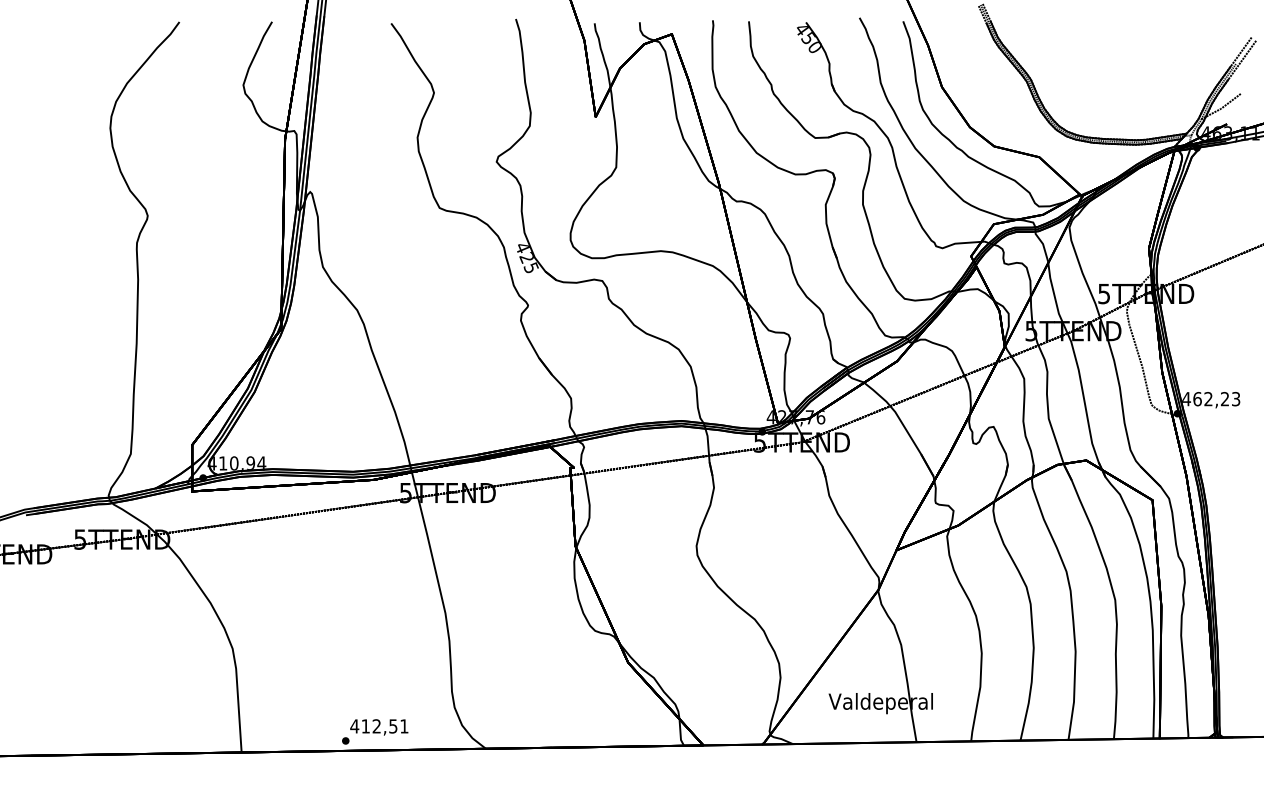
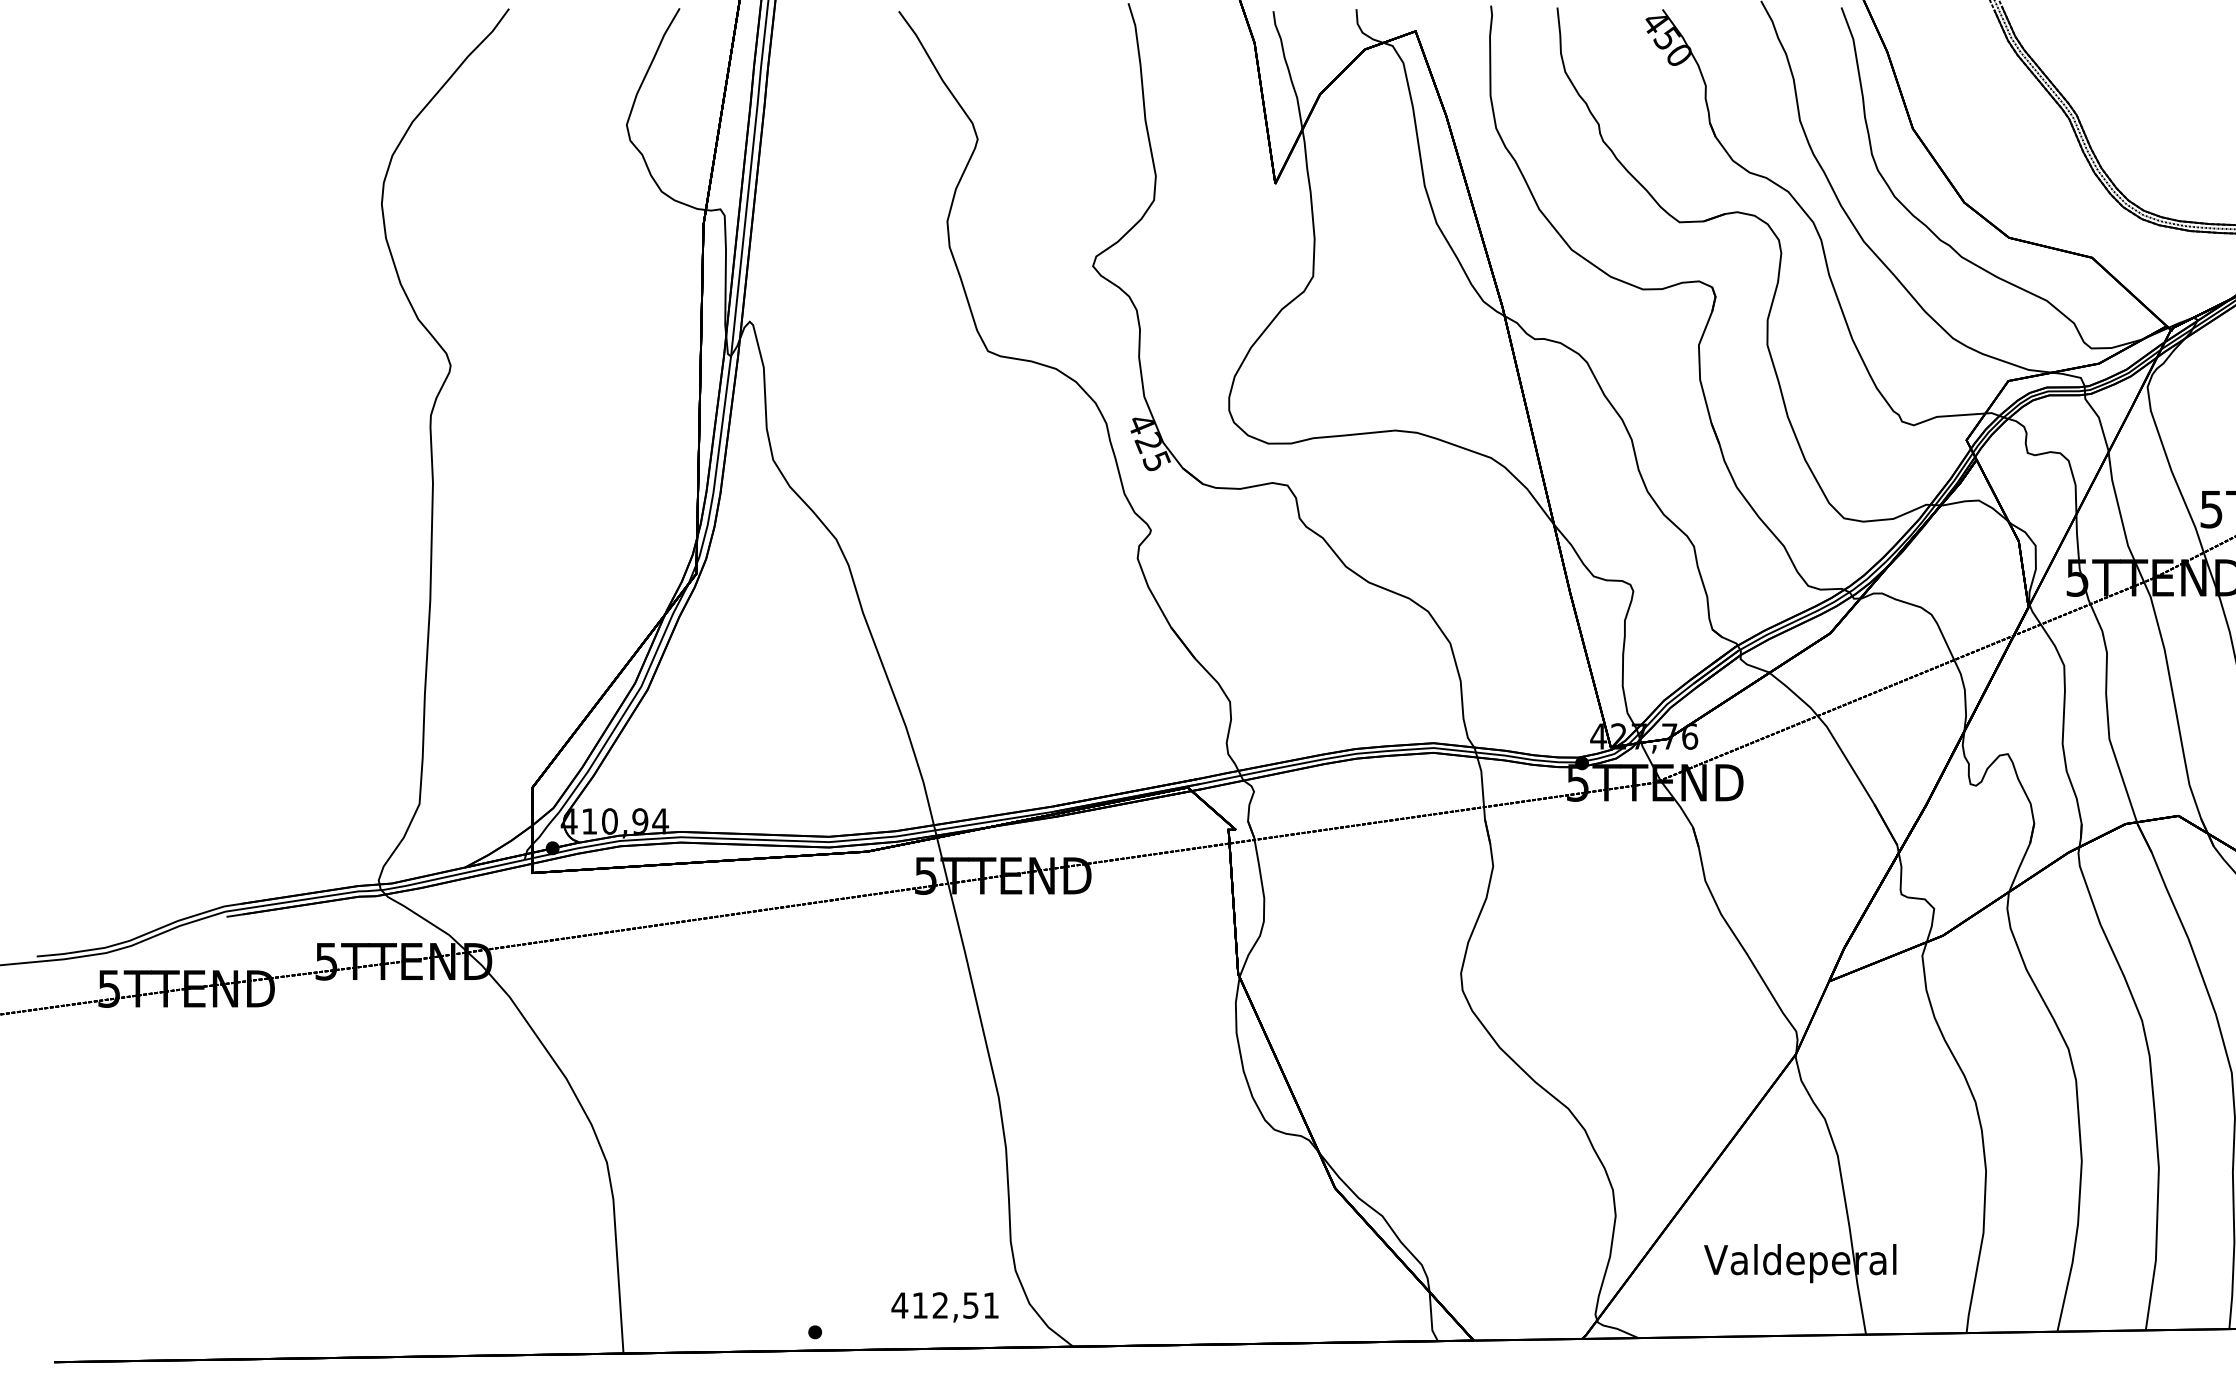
text: (379, 727) -> (945, 1307), moved

